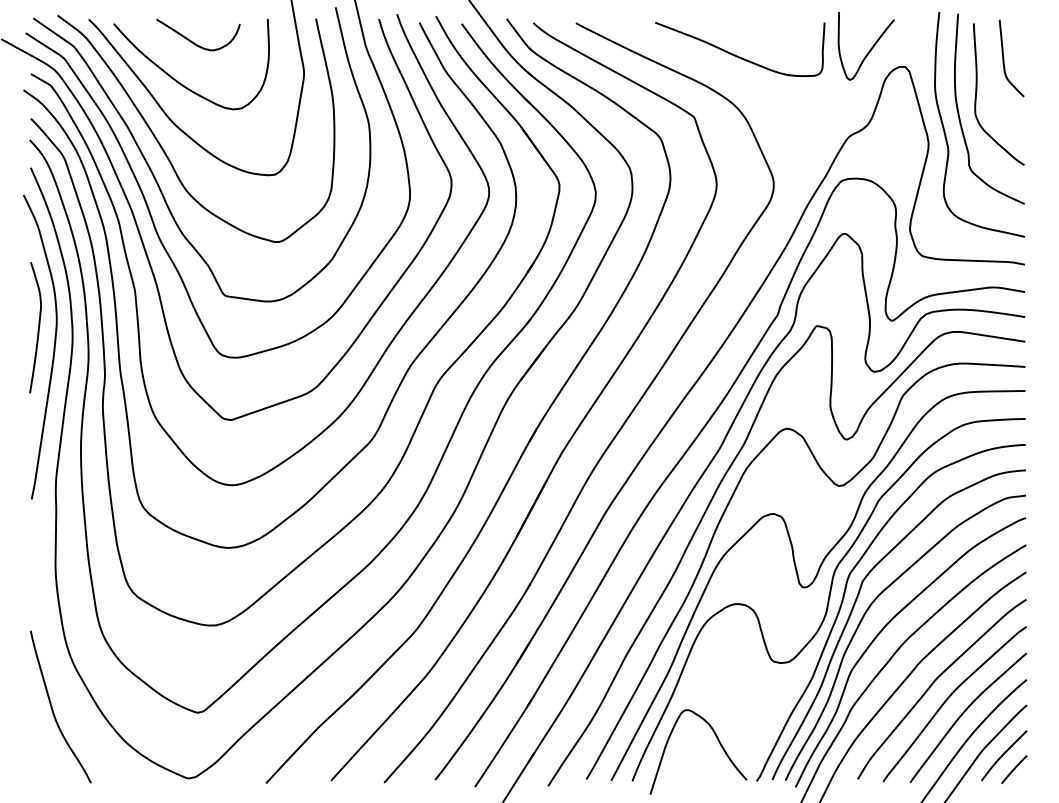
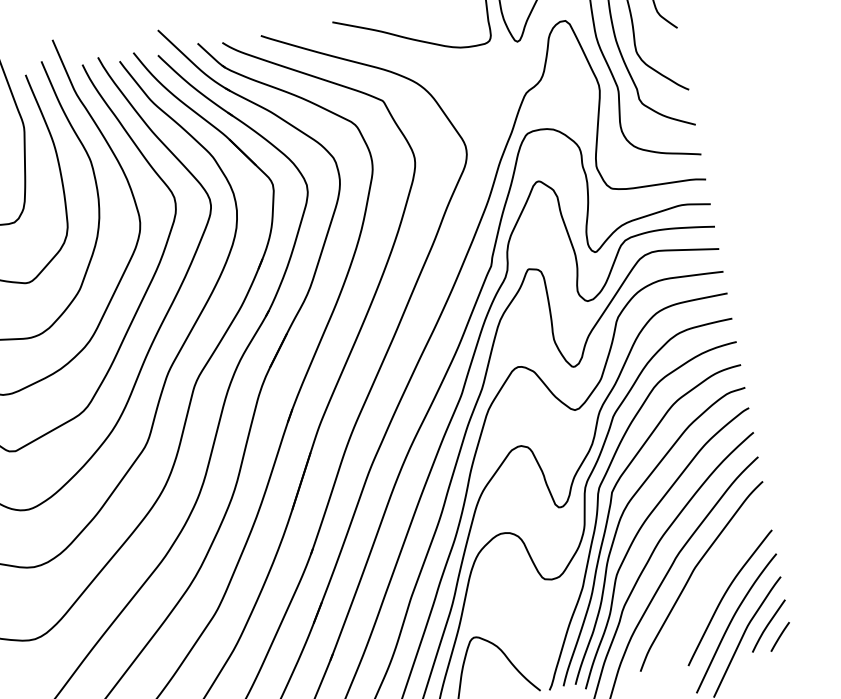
curve: (949, 698) -> (709, 583), removed

